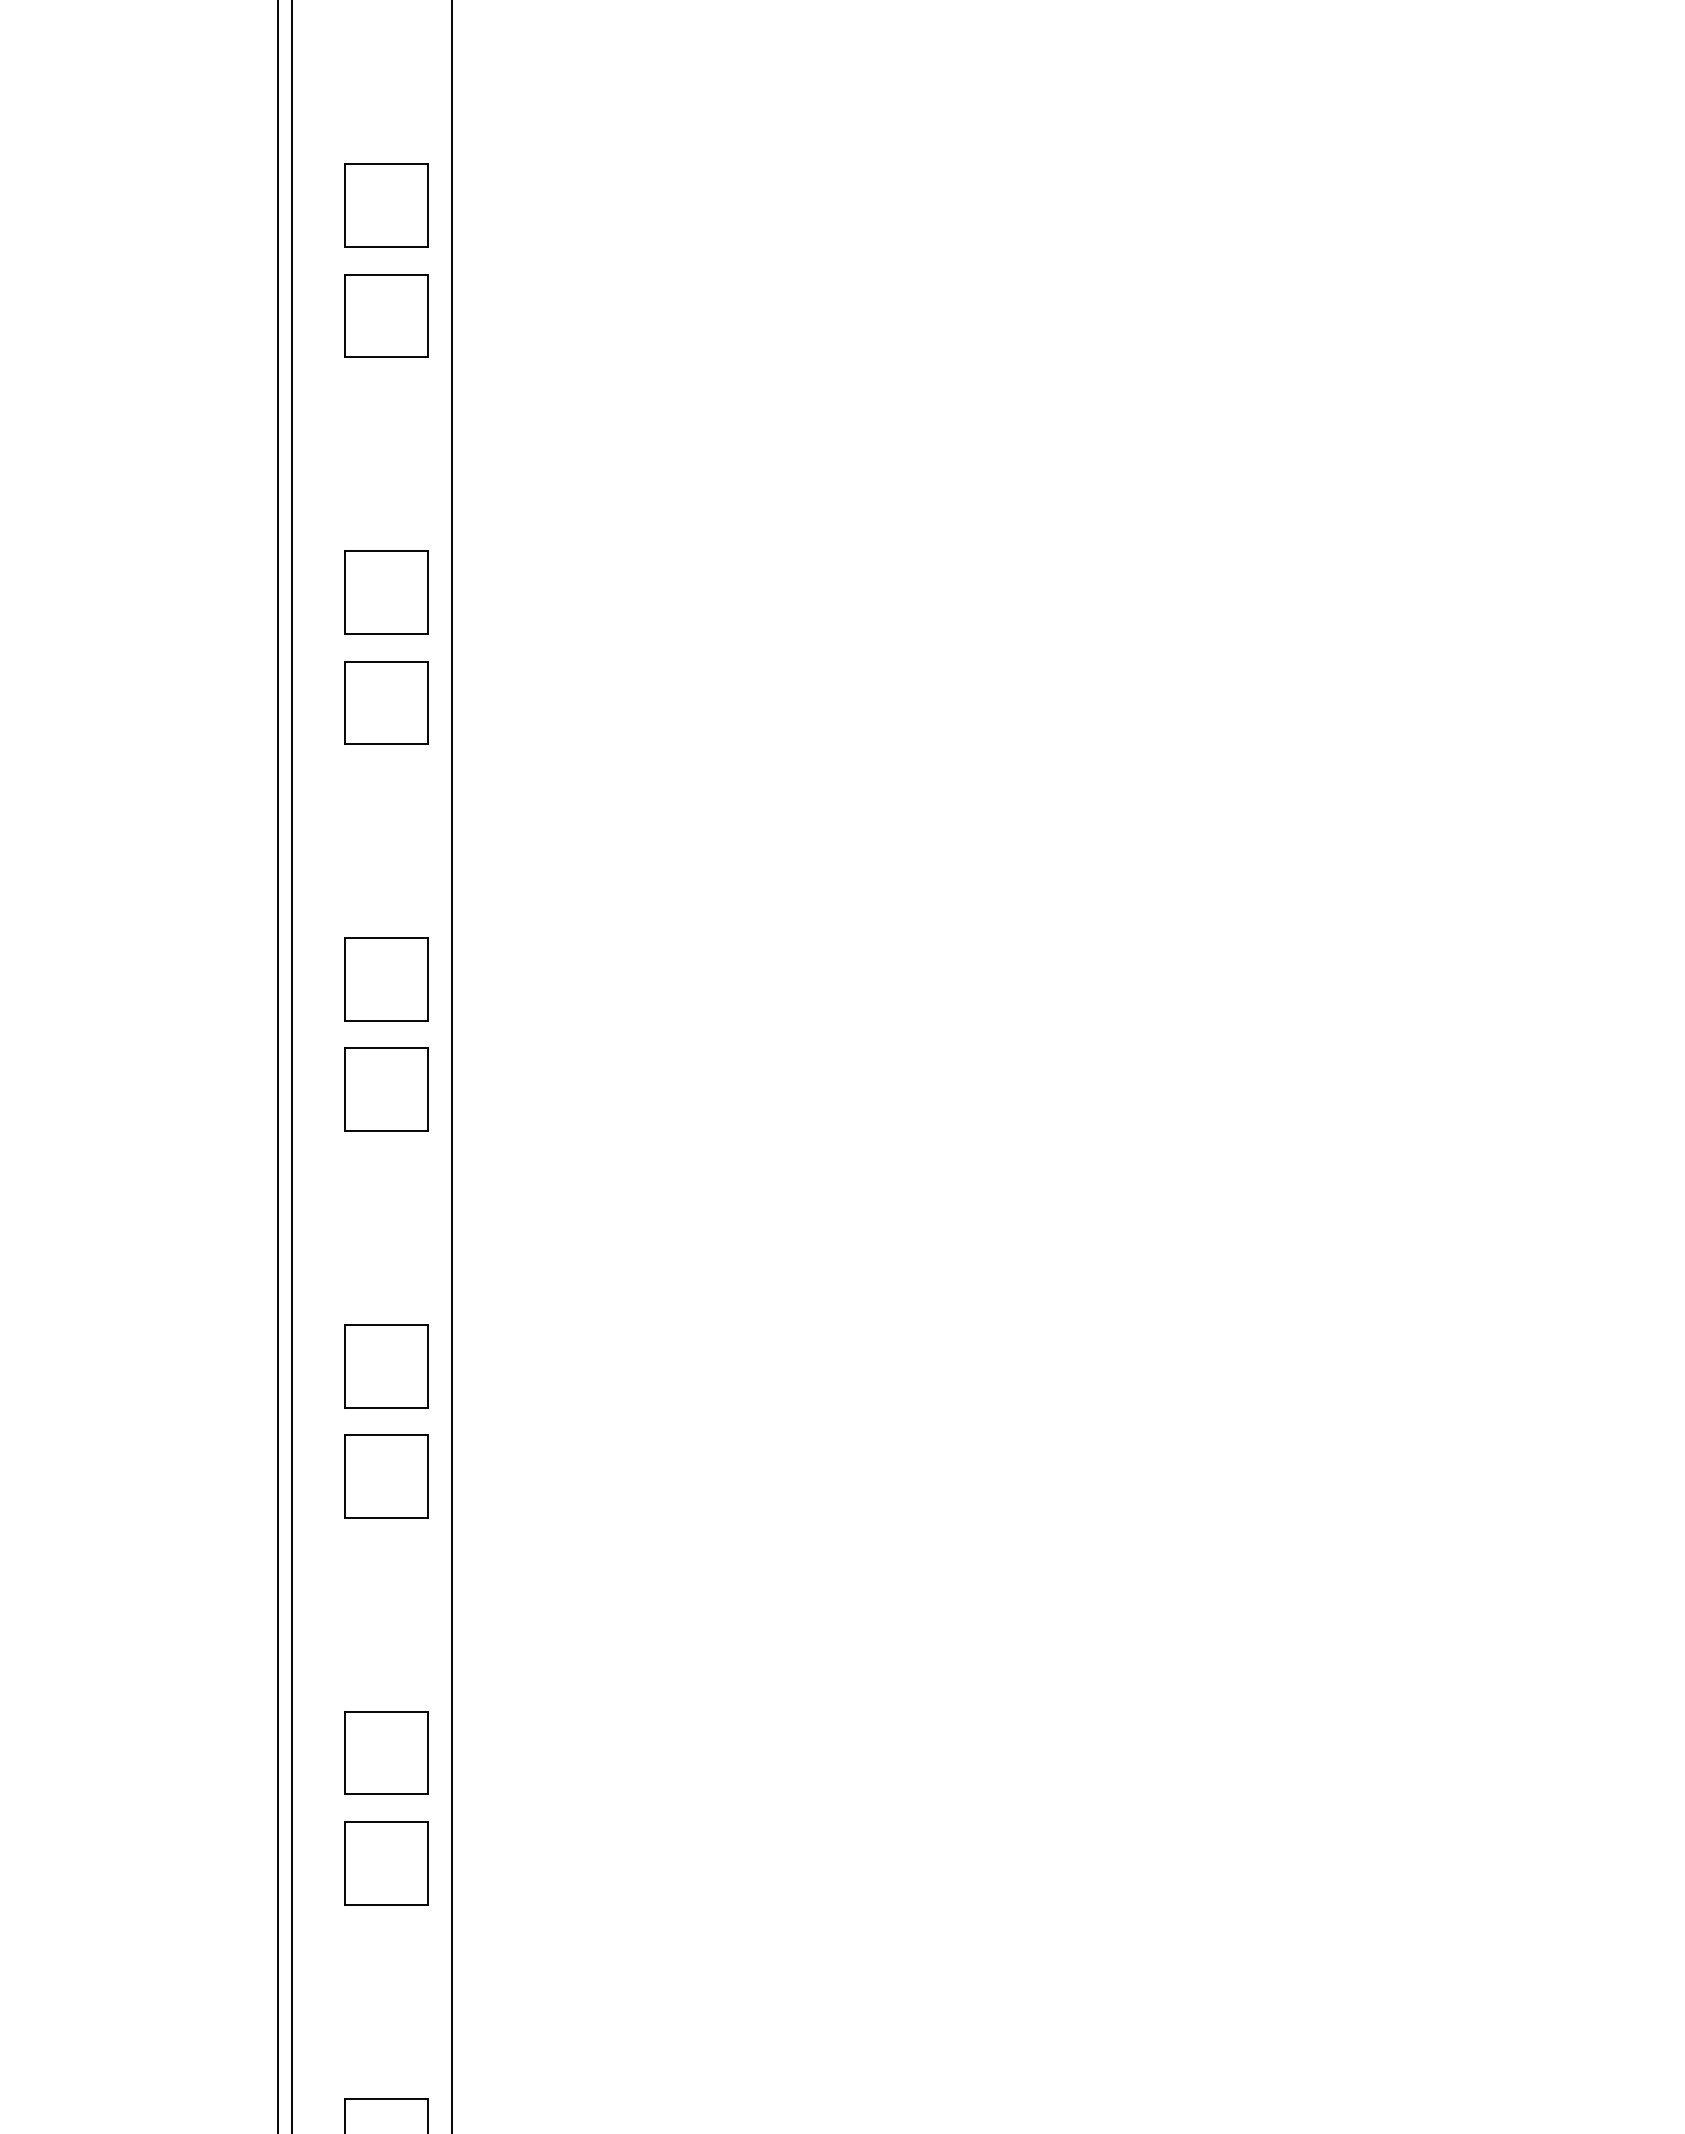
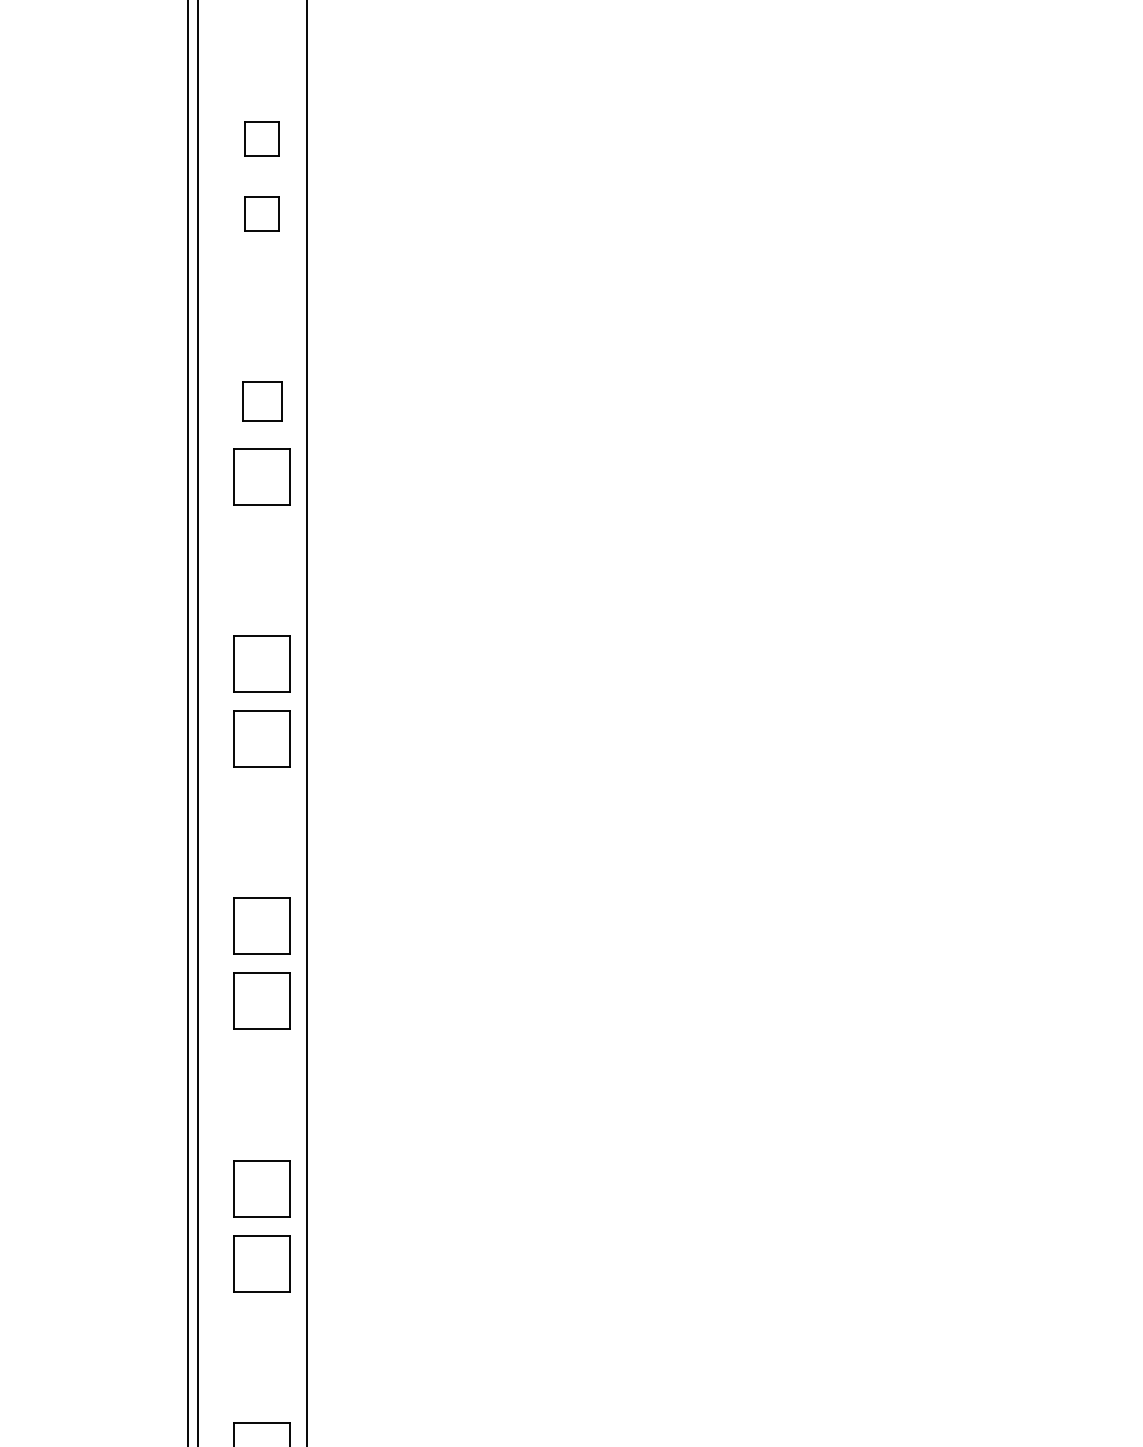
part: (385, 204) -> (261, 138), size x0.6
part: (385, 315) -> (261, 213), size x0.6
part: (385, 592) -> (261, 401), size x0.7

